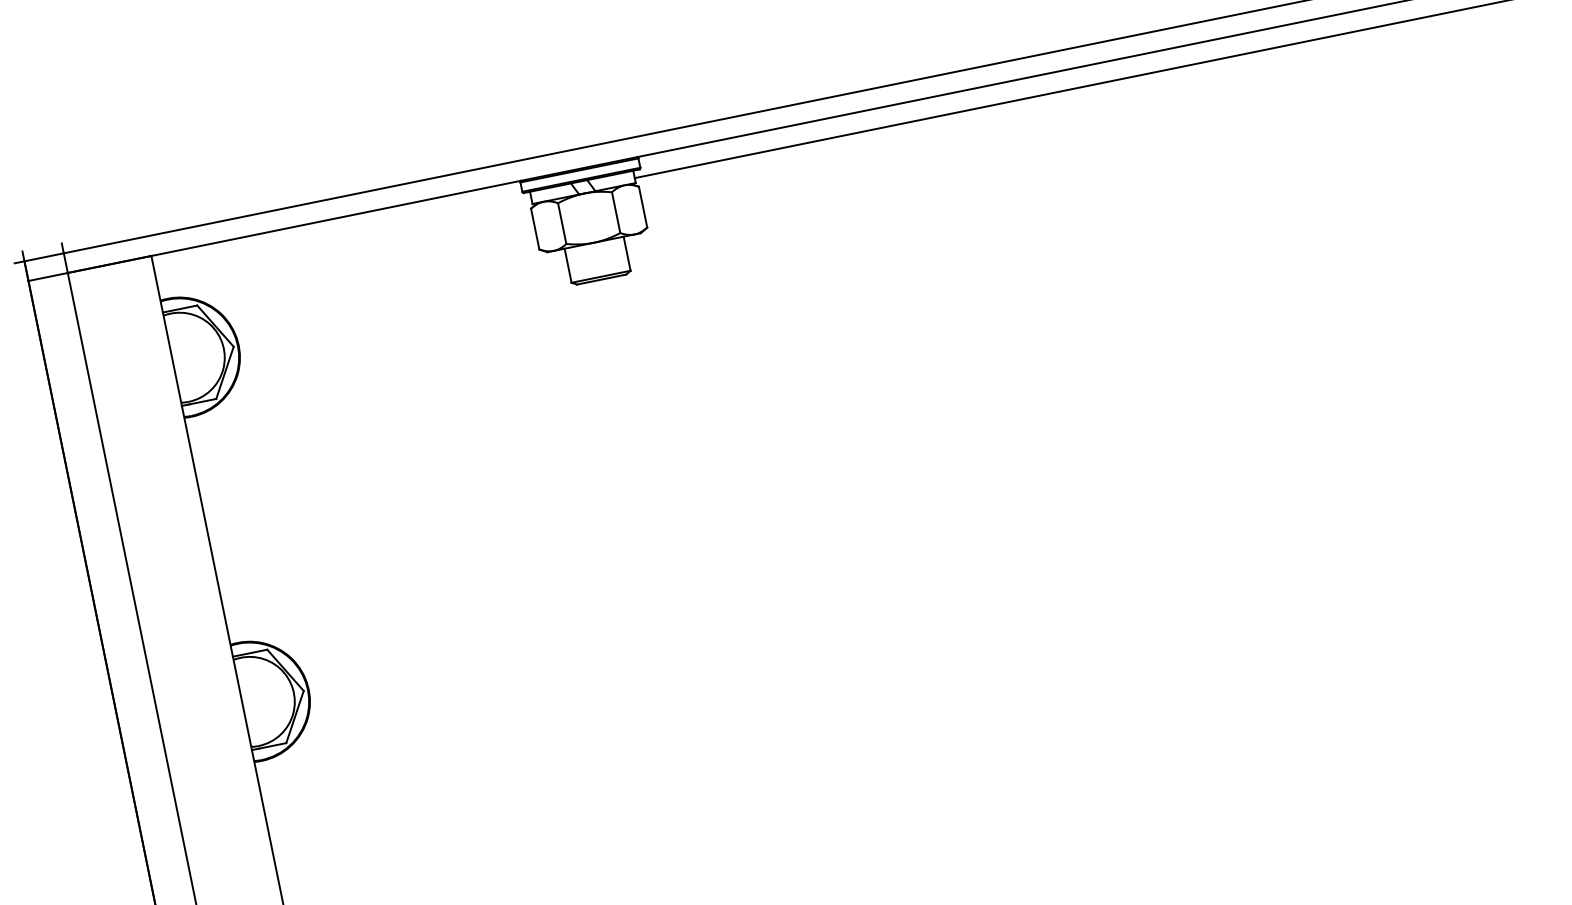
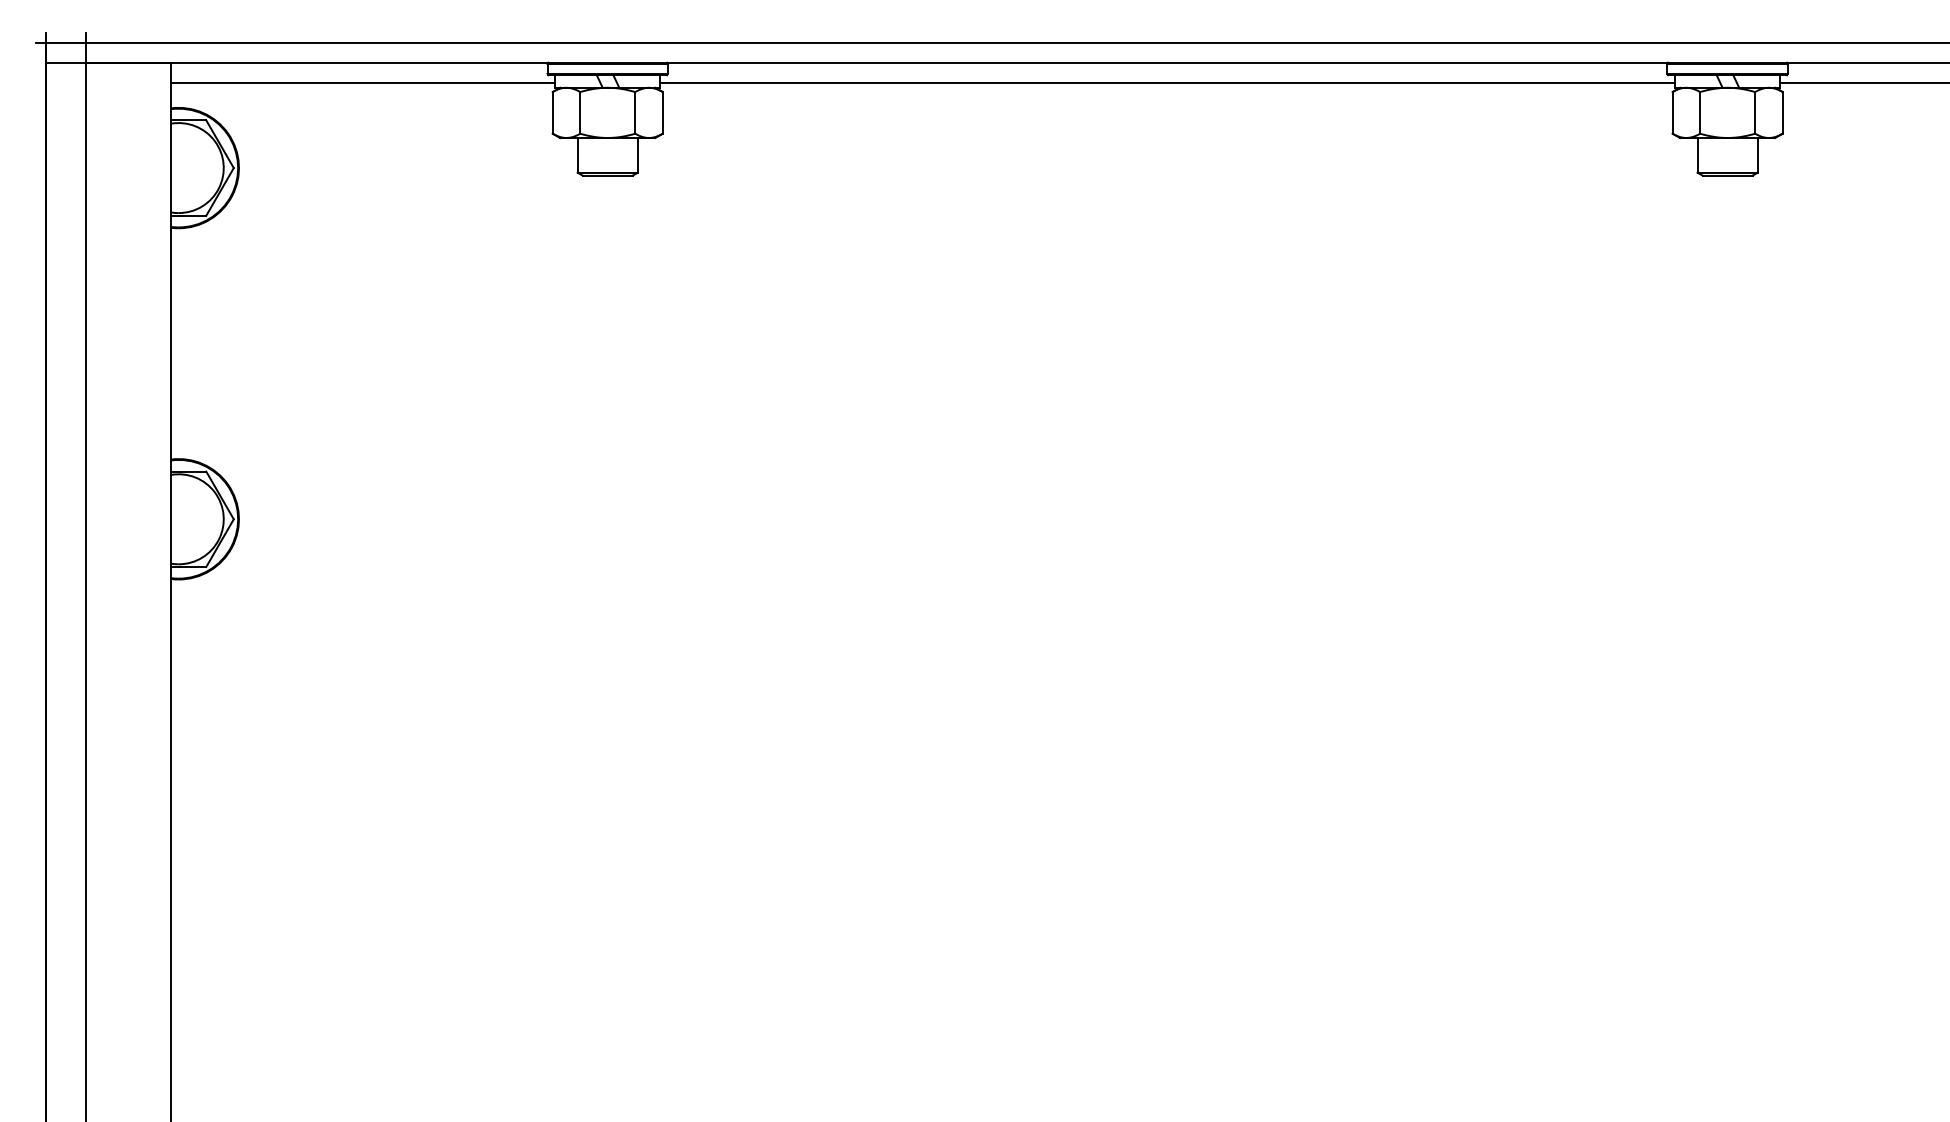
line: (343, 237) -> (363, 82), added

